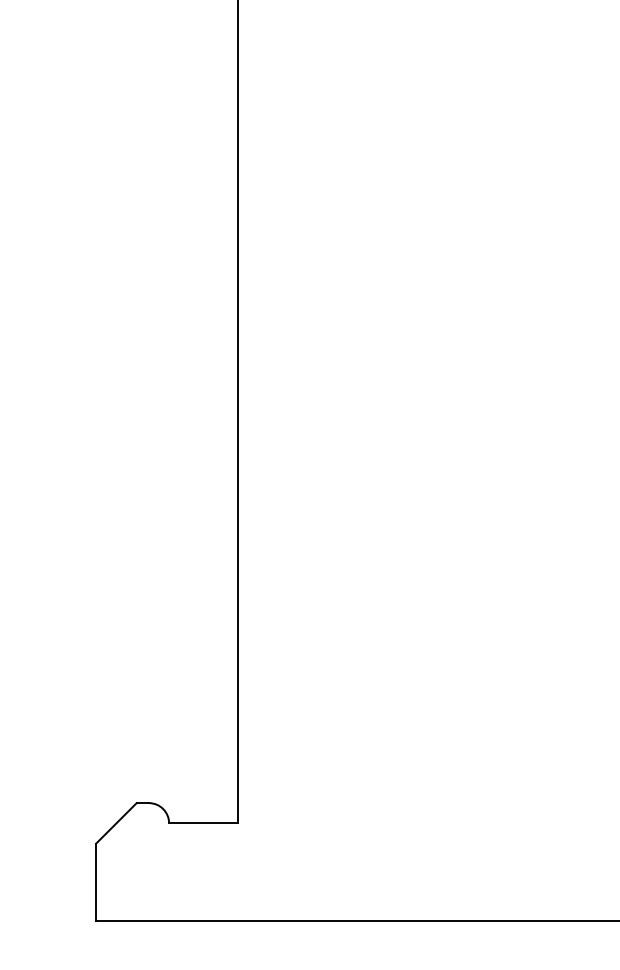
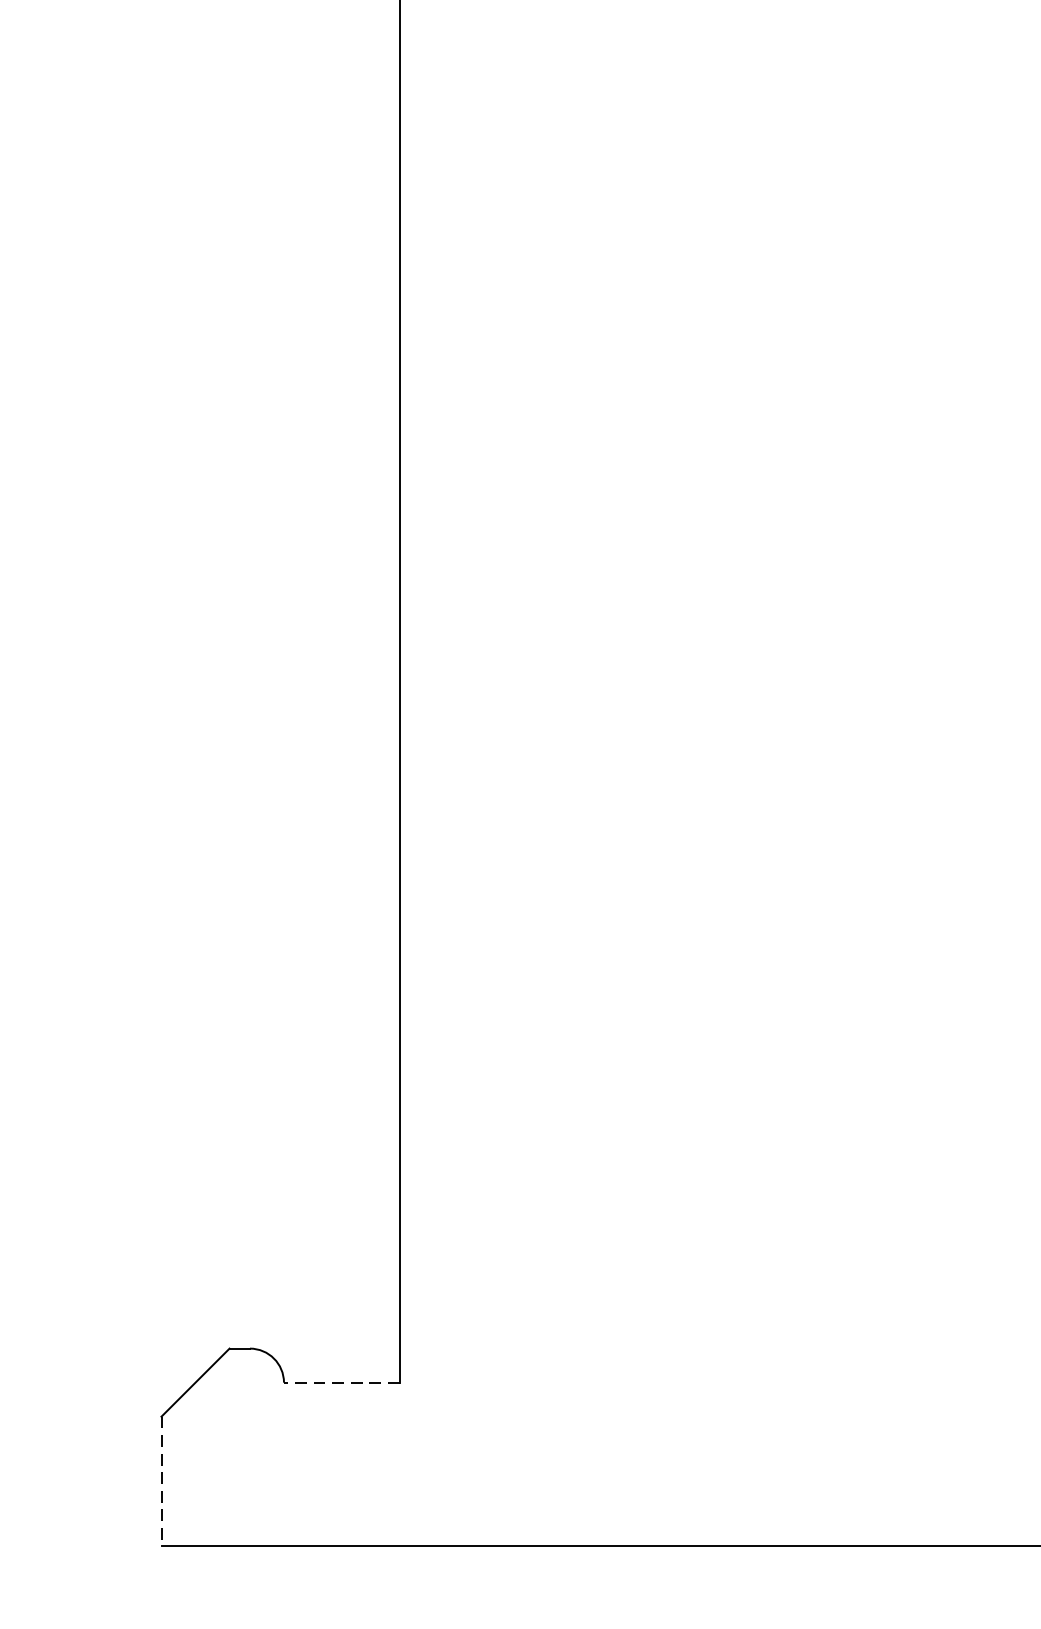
line: (203, 823) -> (341, 1382), solid -> dashed
line: (96, 882) -> (162, 1481), solid -> dashed

